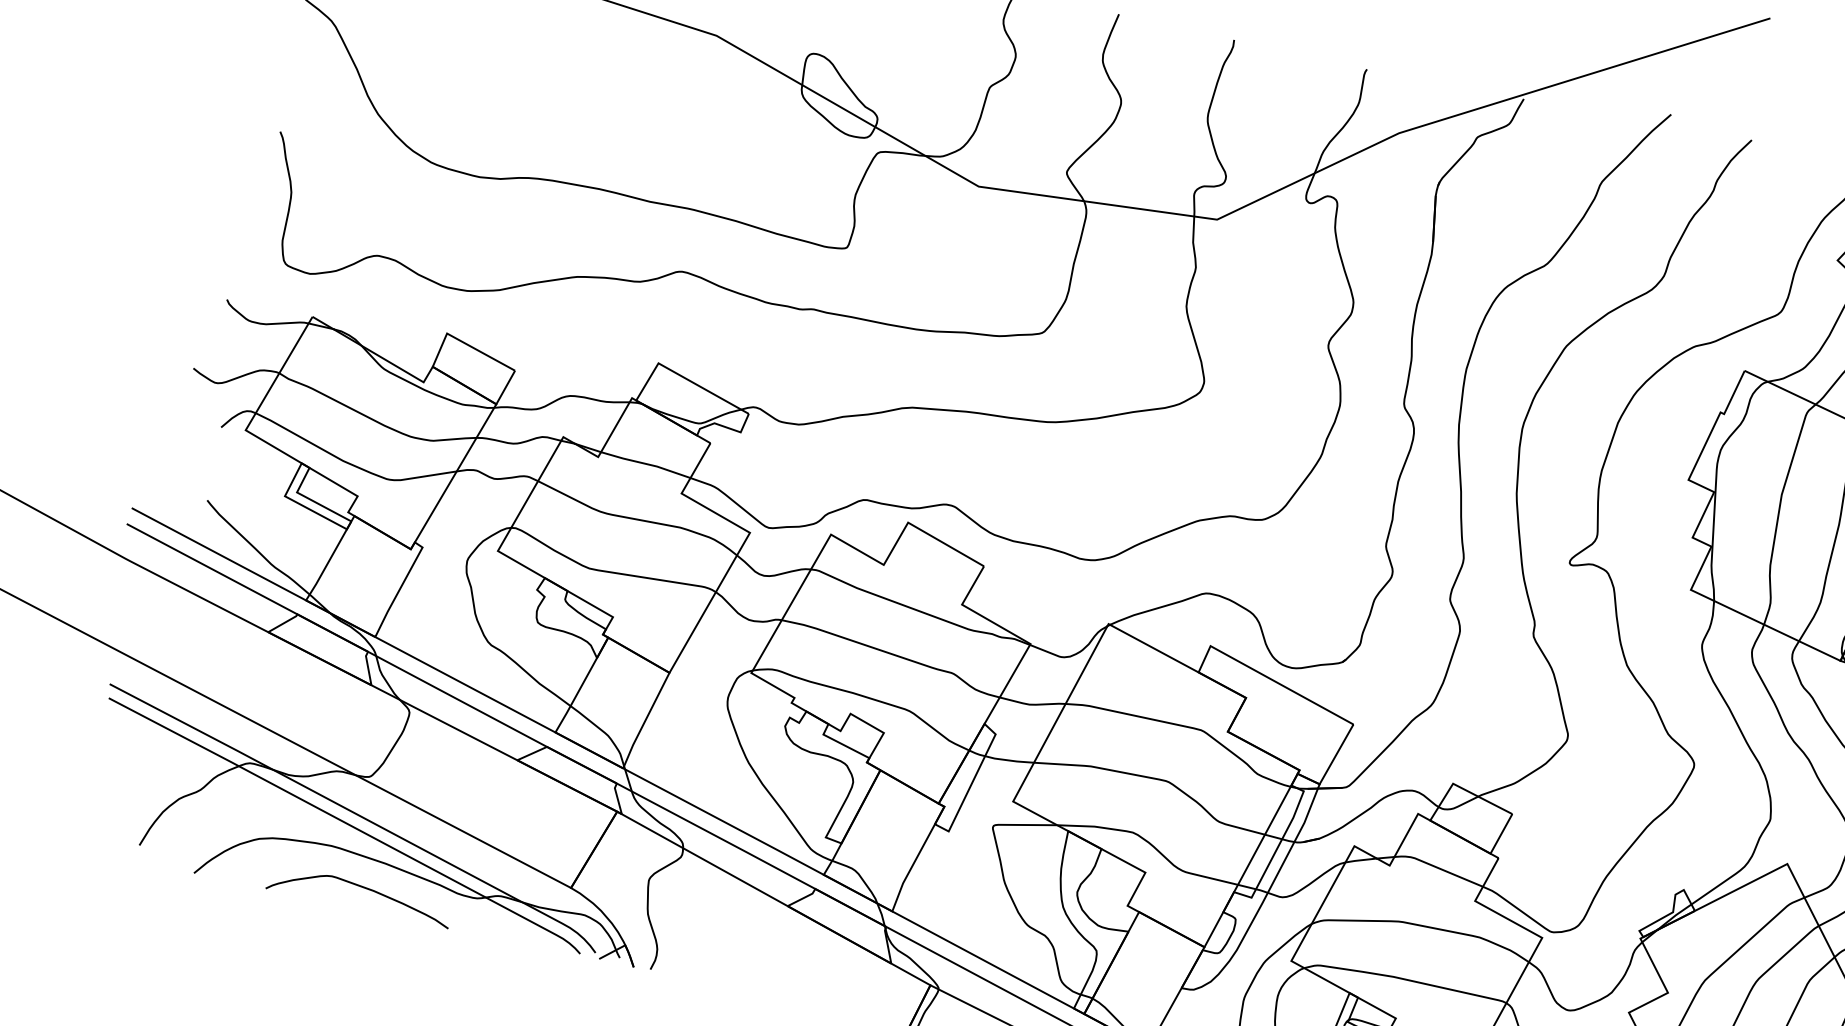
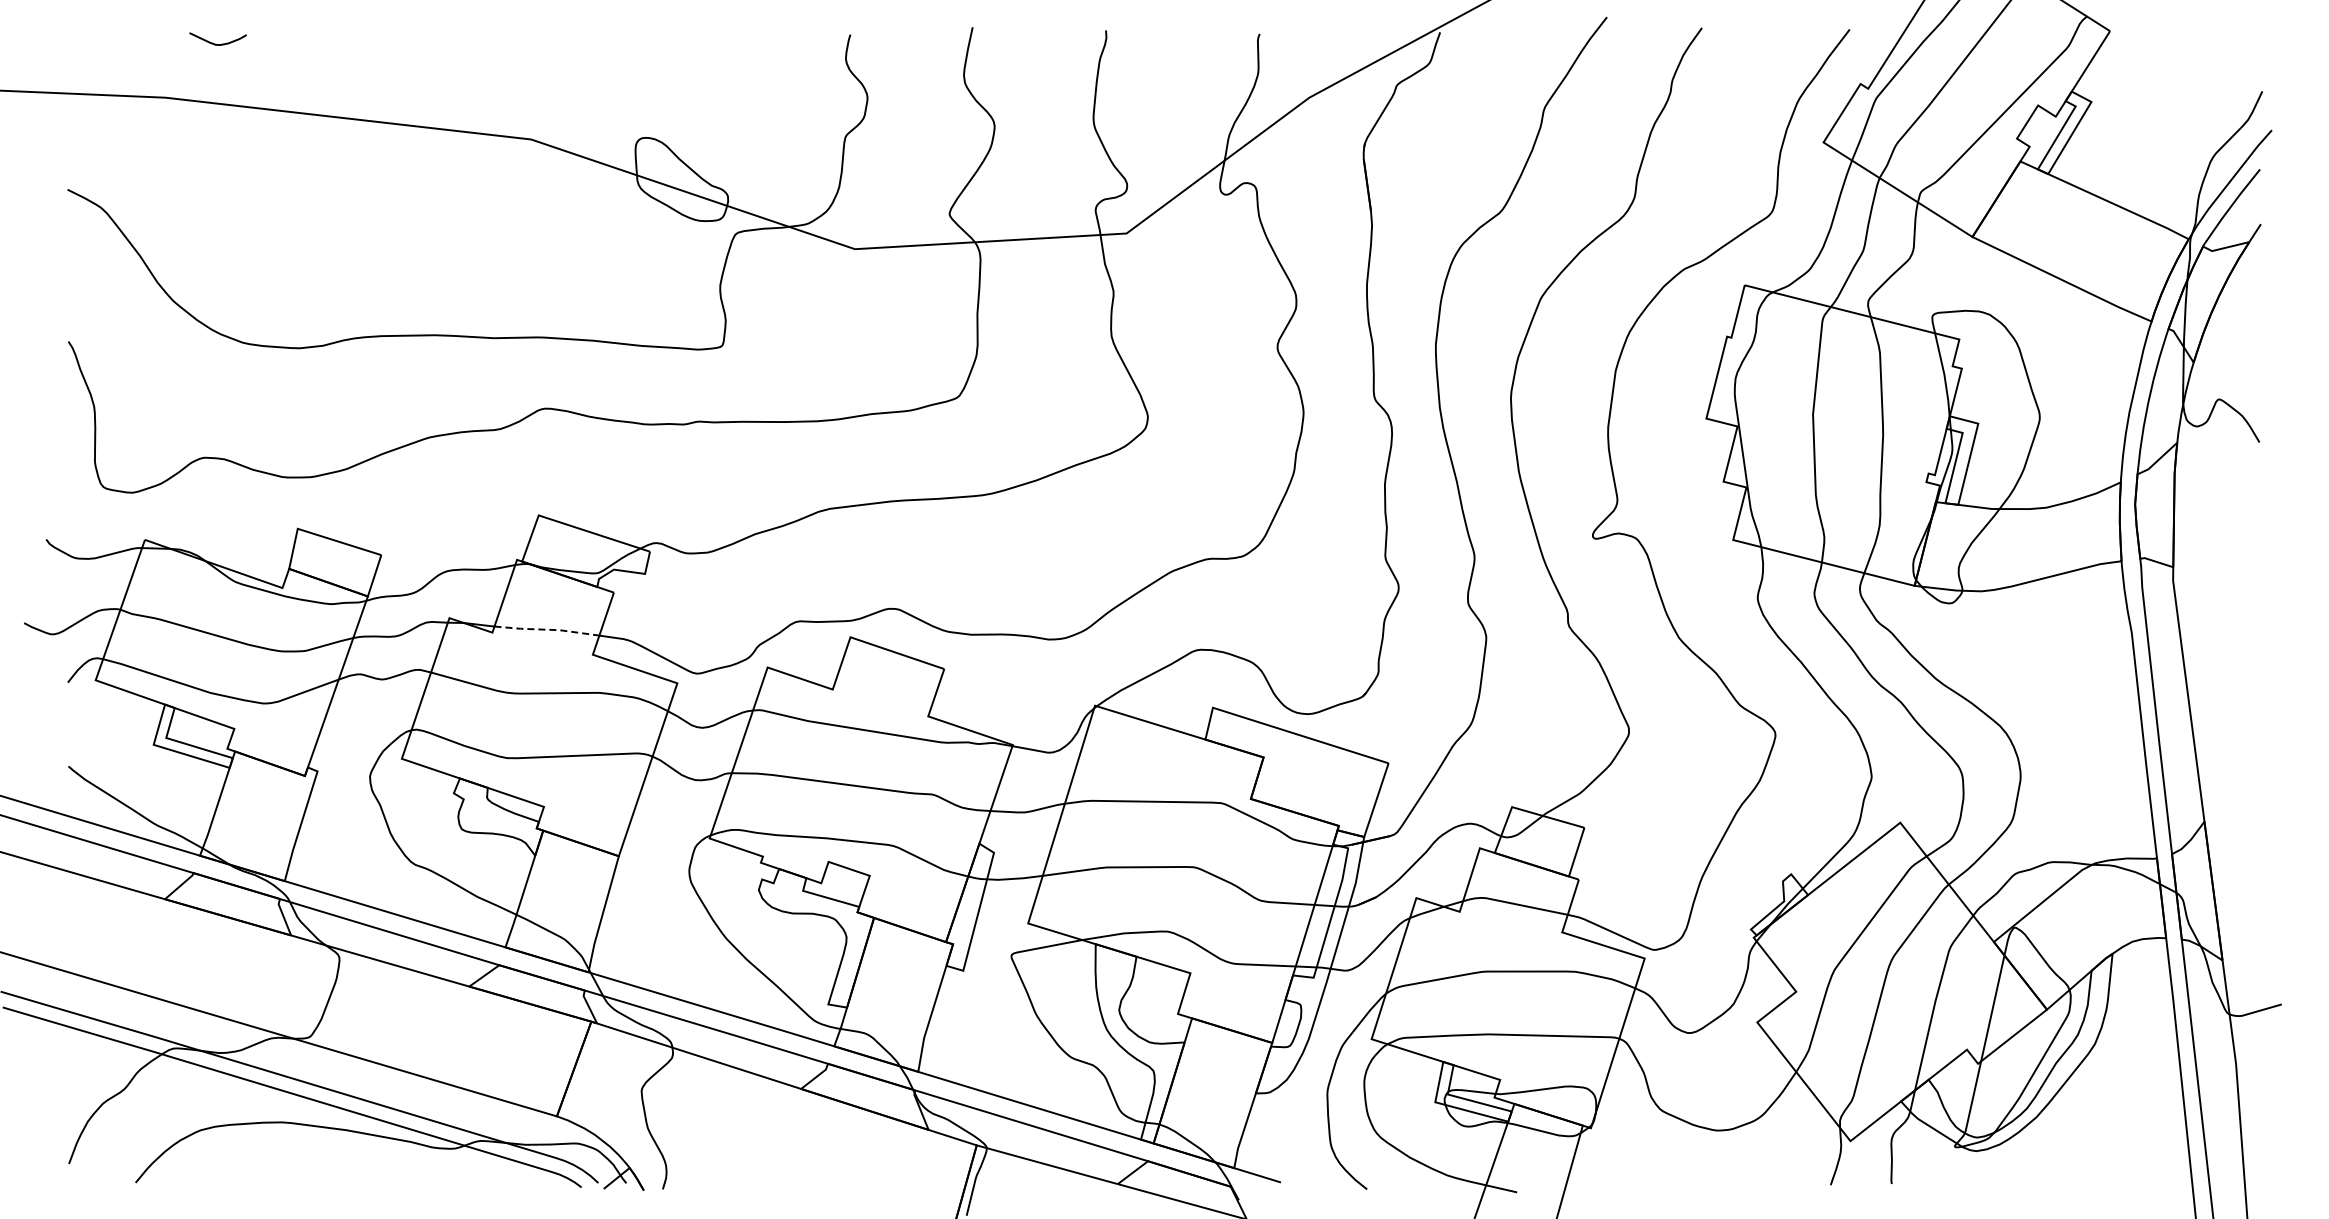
line: (646, 463) -> (547, 629), solid -> dashed
curve: (363, 888) -> (326, 1162), removed

